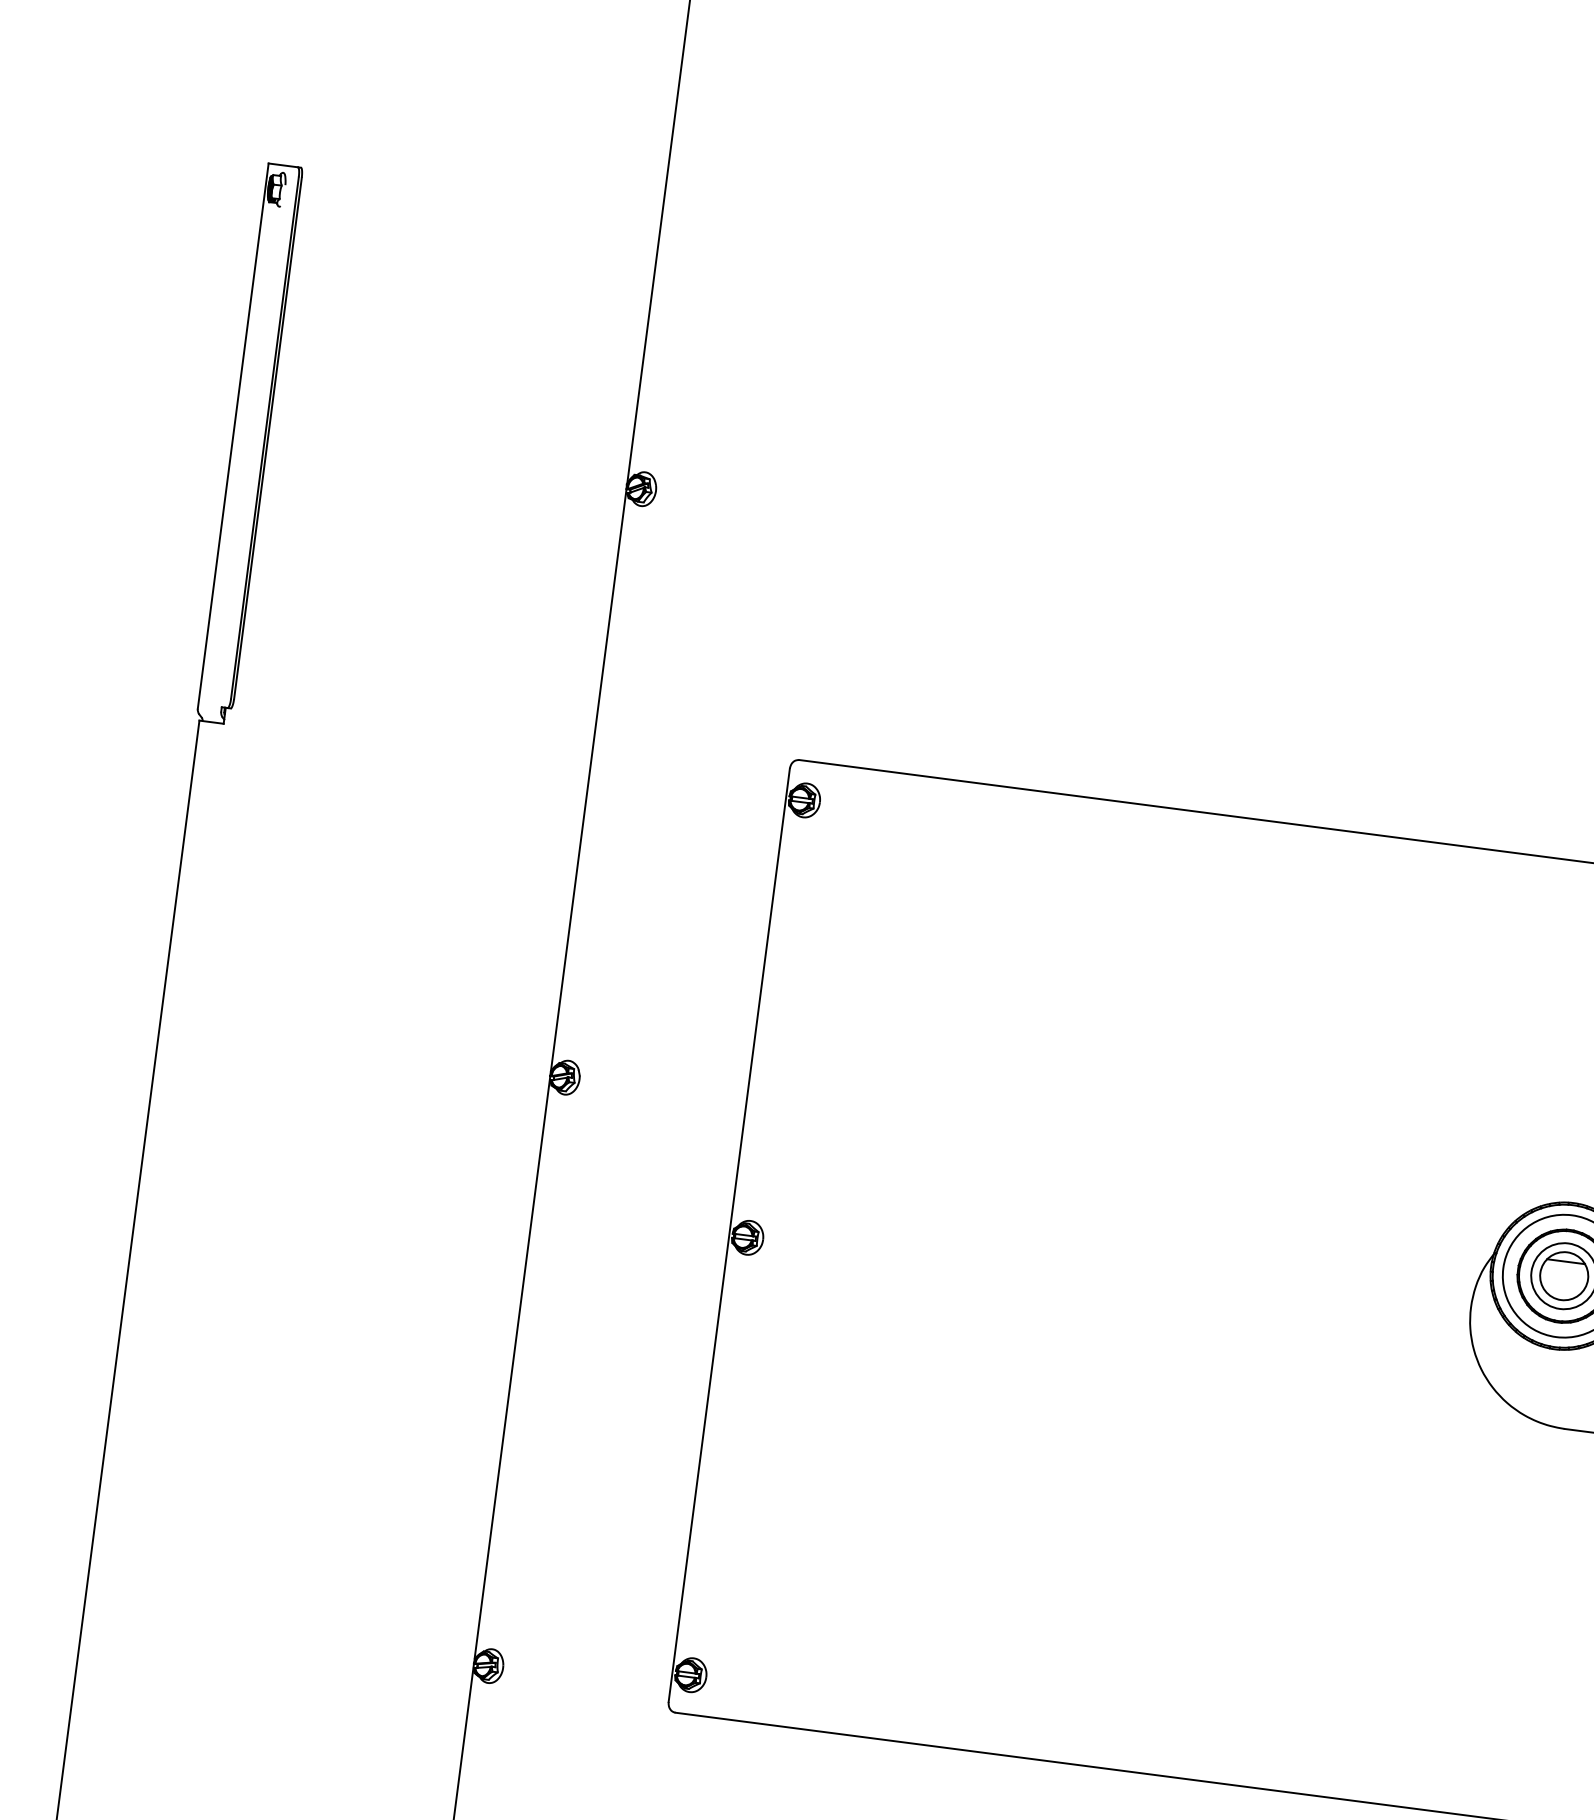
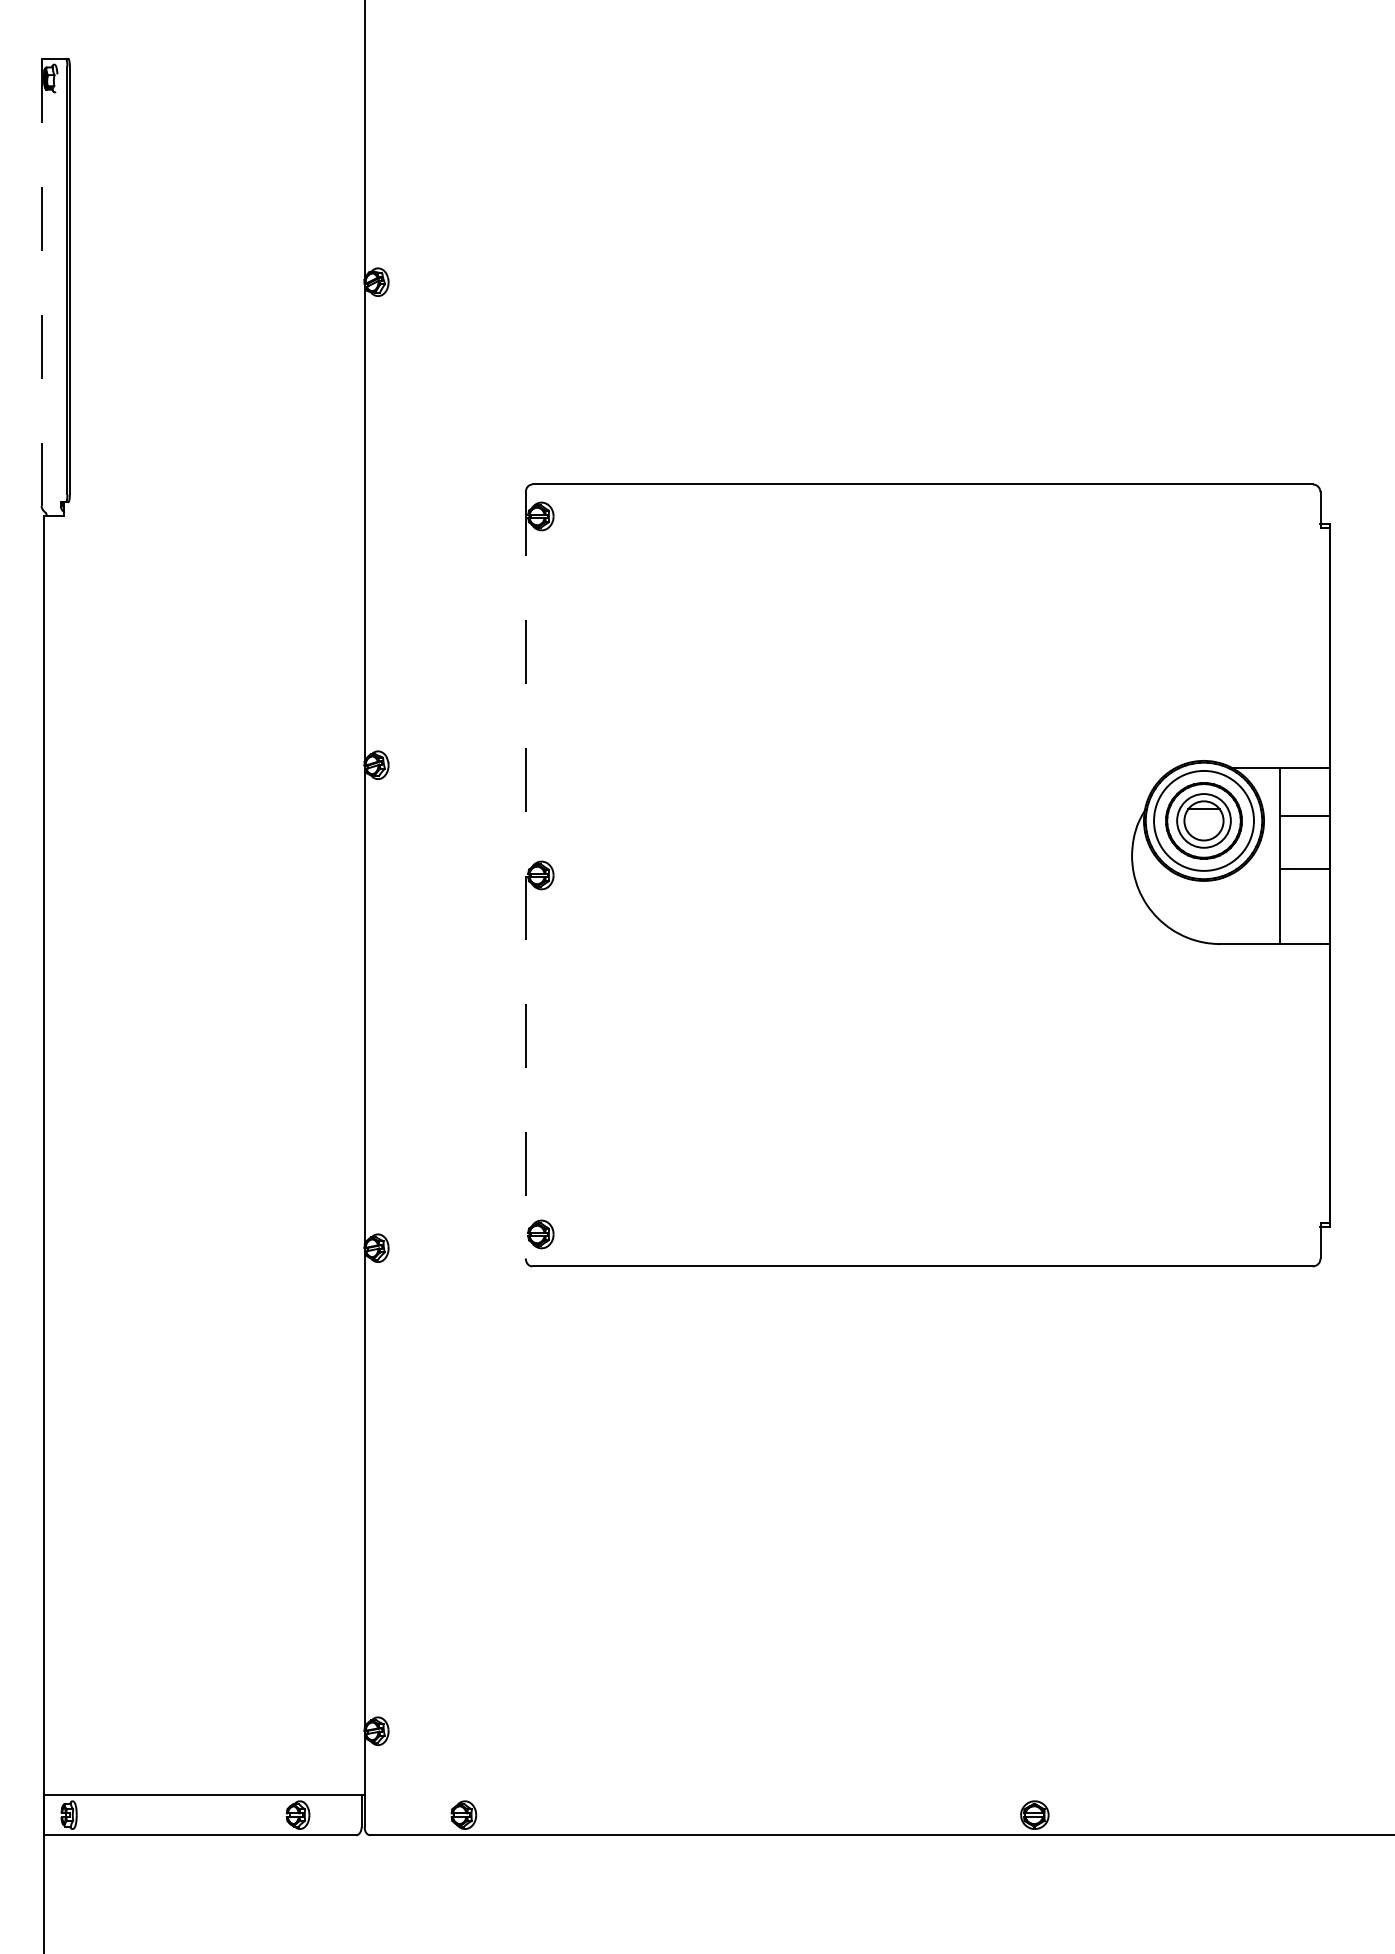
line: (233, 436) -> (41, 282), solid -> dashed
line: (728, 1235) -> (525, 875), solid -> dashed

